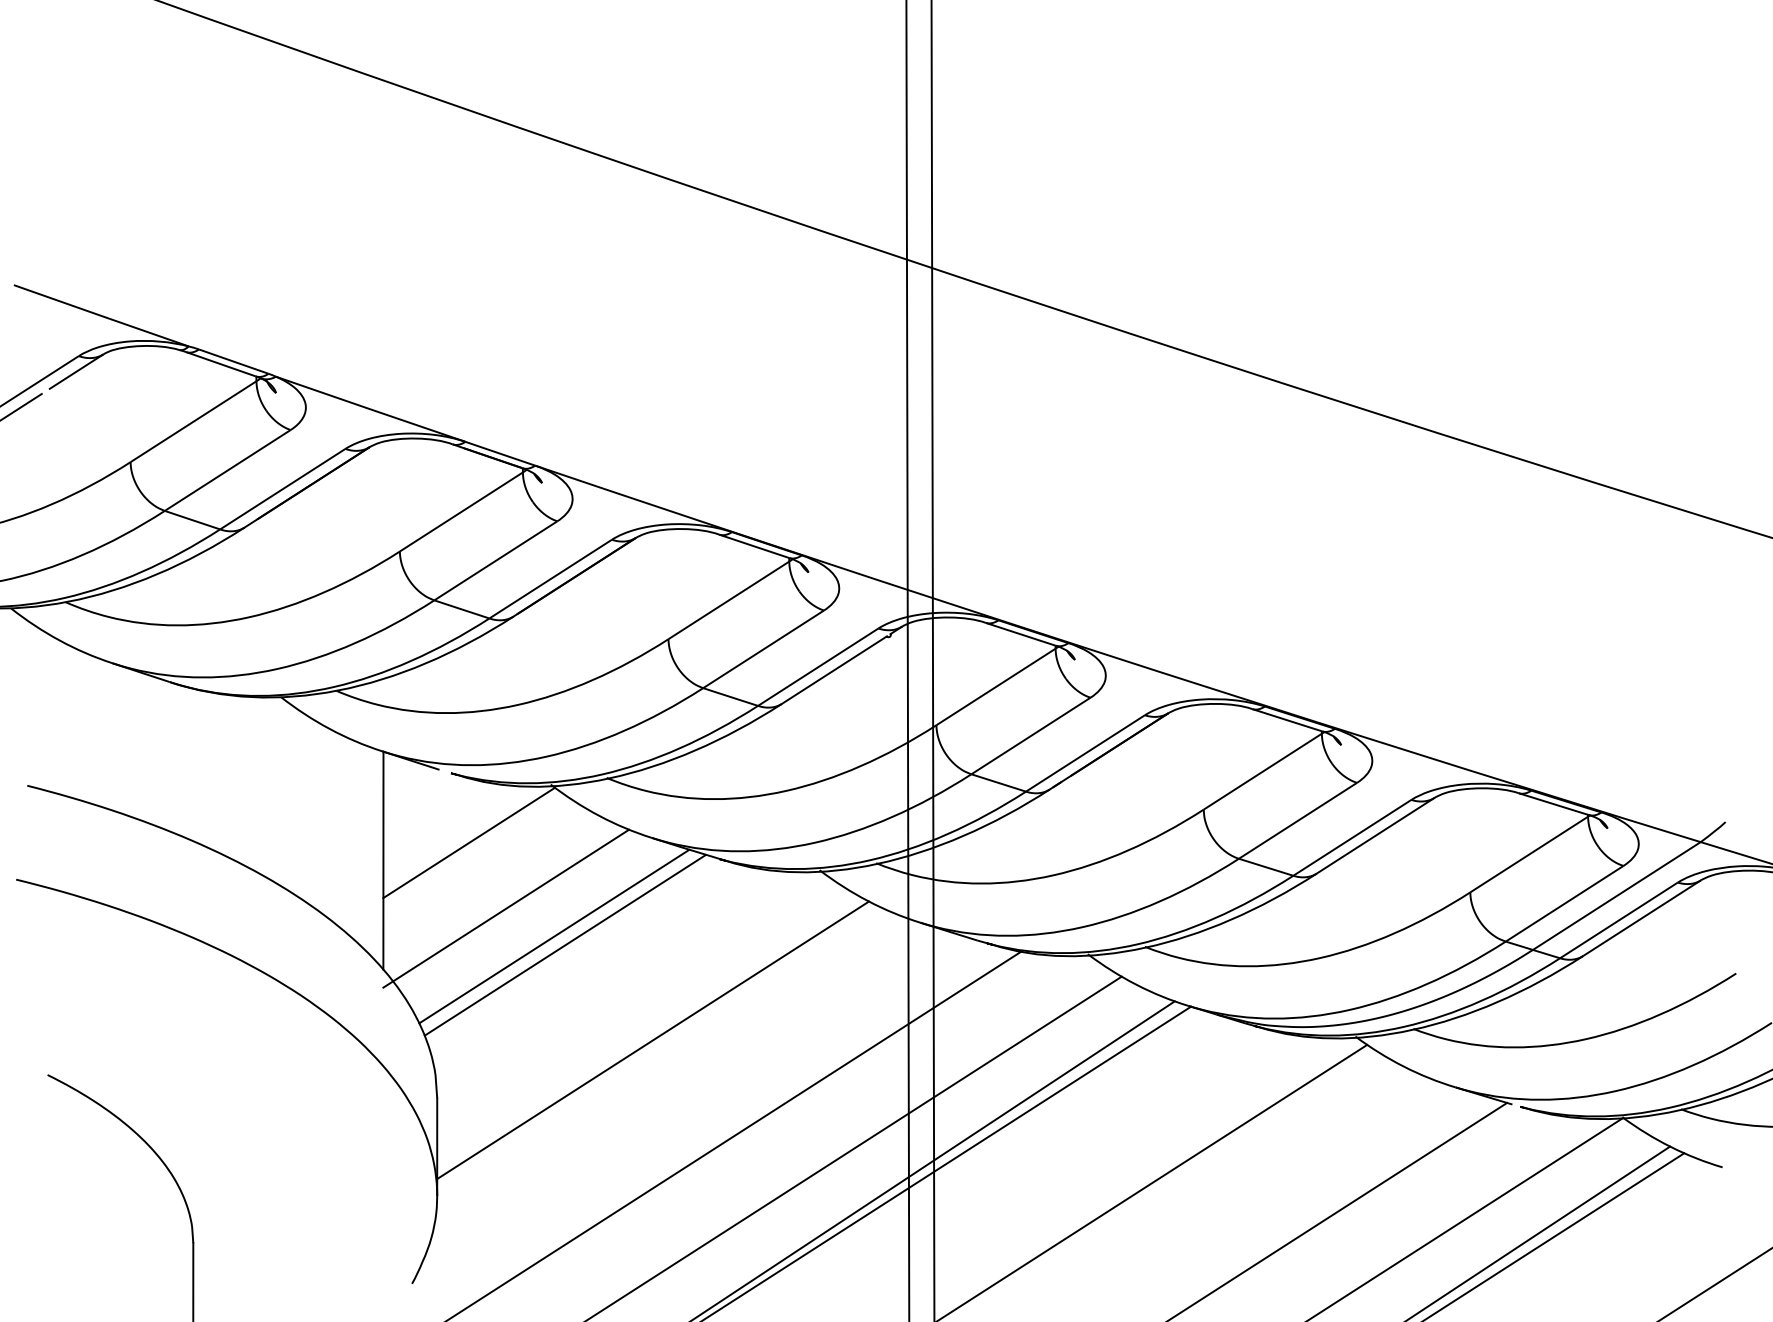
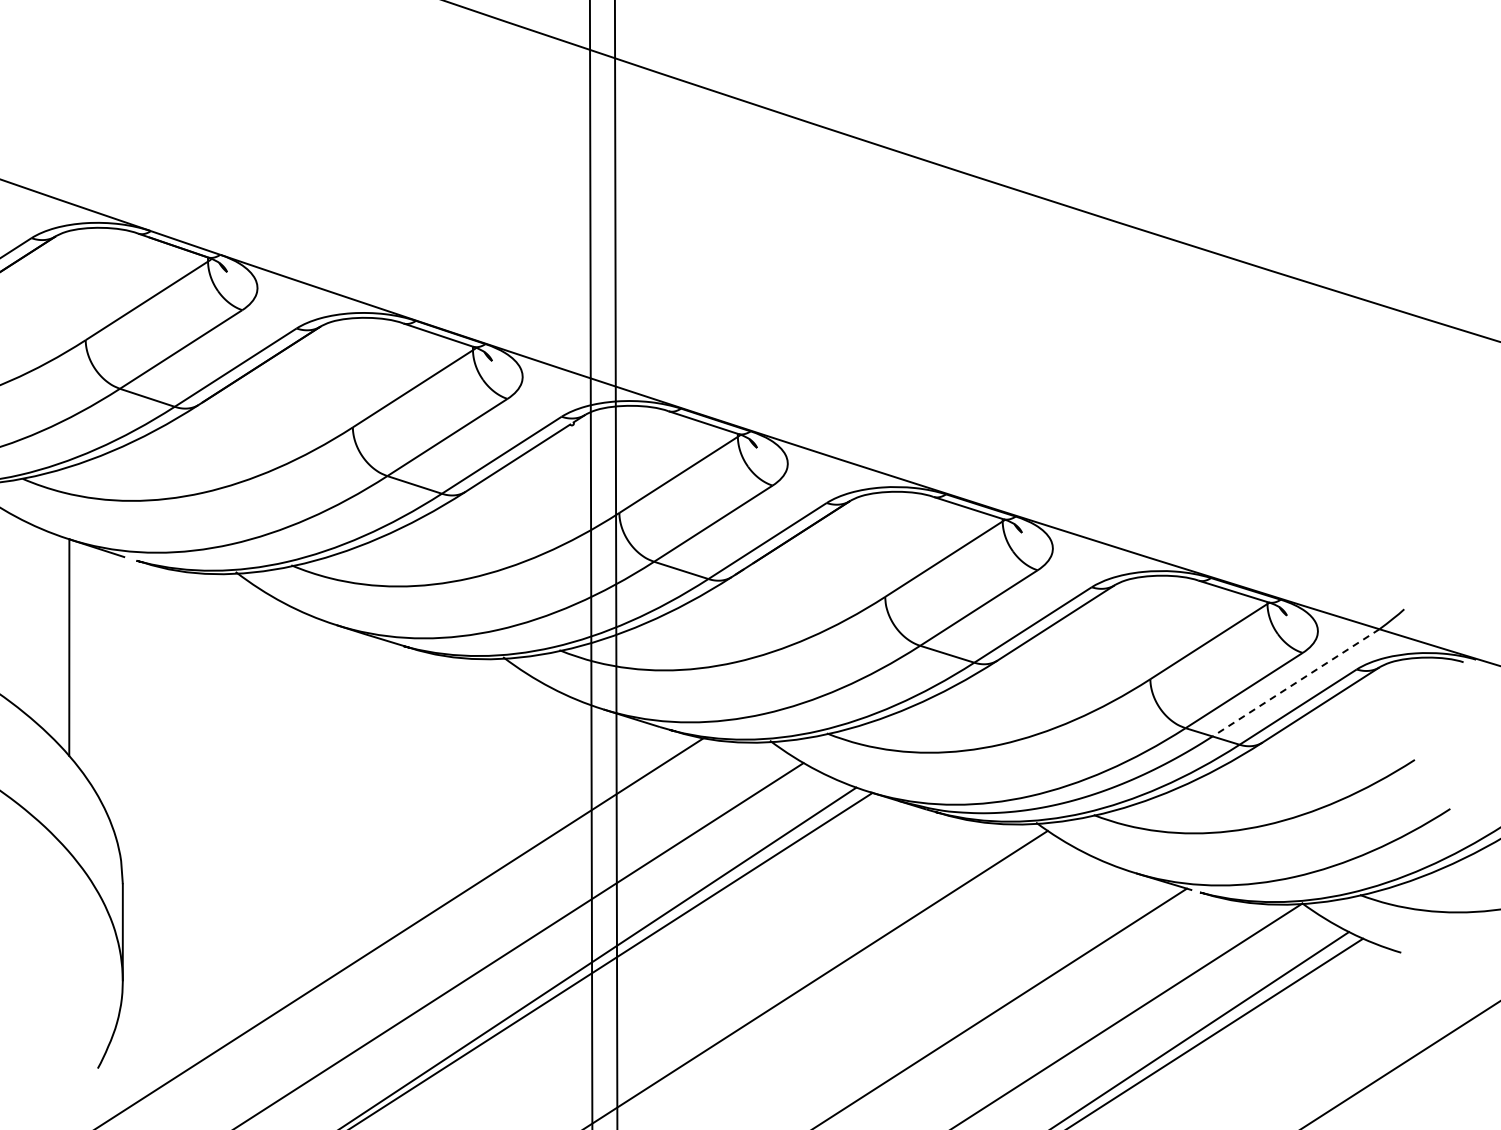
line: (468, 842) -> (153, 629), removed
line: (1616, 896) -> (1295, 683), solid -> dashed
line: (506, 908) -> (191, 695), removed
line: (554, 936) -> (239, 723), removed
line: (564, 945) -> (249, 732), removed
line: (653, 1040) -> (337, 826), removed

